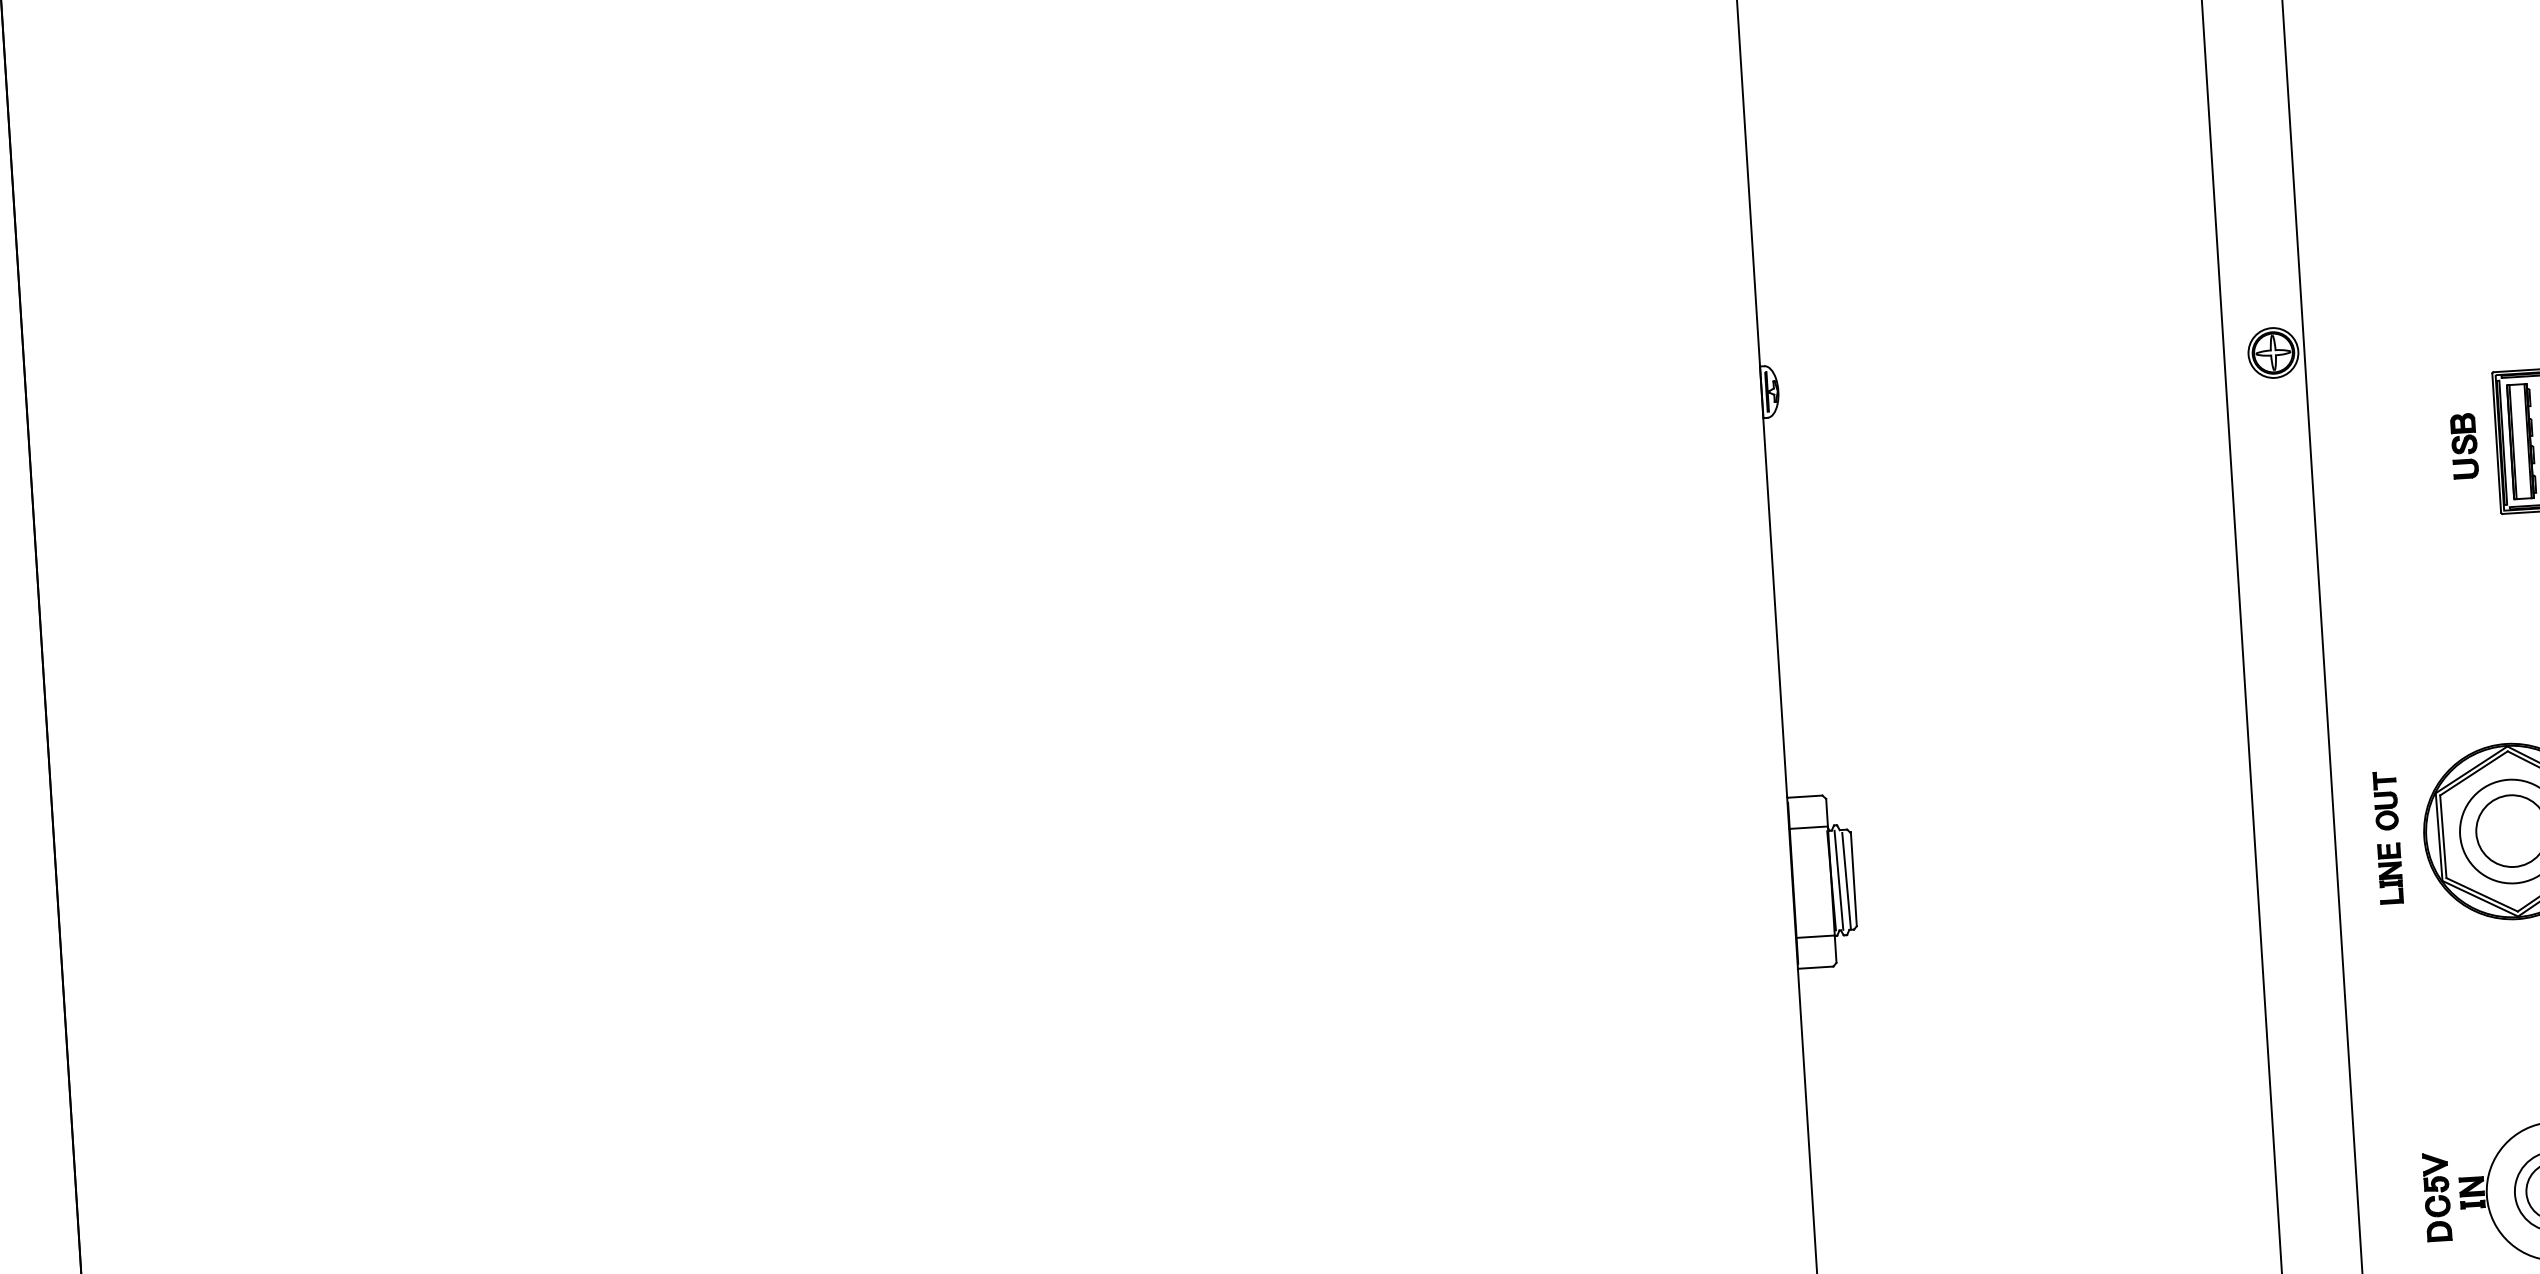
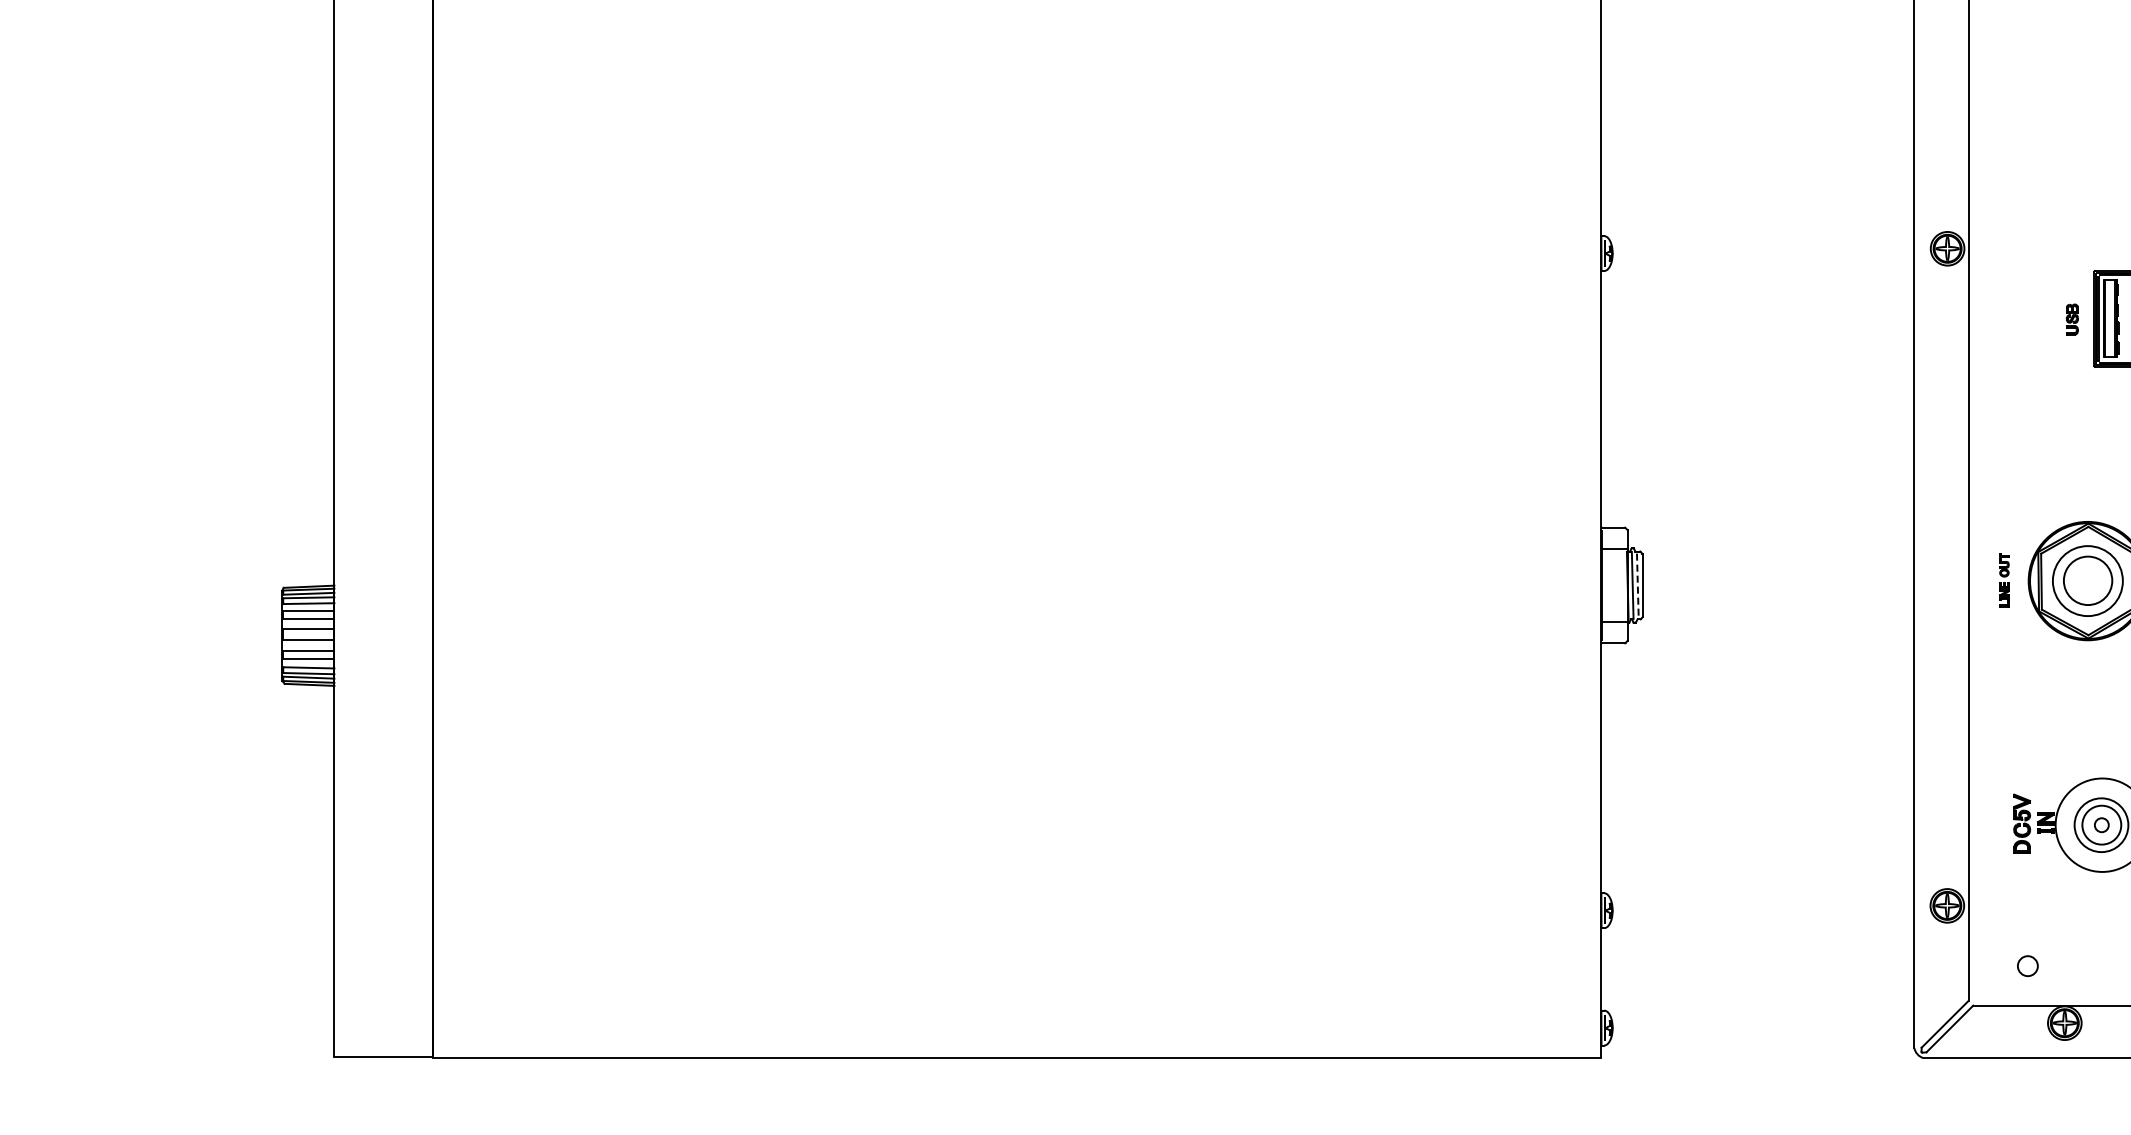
part: (2464, 445) -> (2072, 319), size x0.7
part: (2388, 836) -> (2004, 579), size x0.6
line: (1846, 881) -> (1637, 586), solid -> dashed

